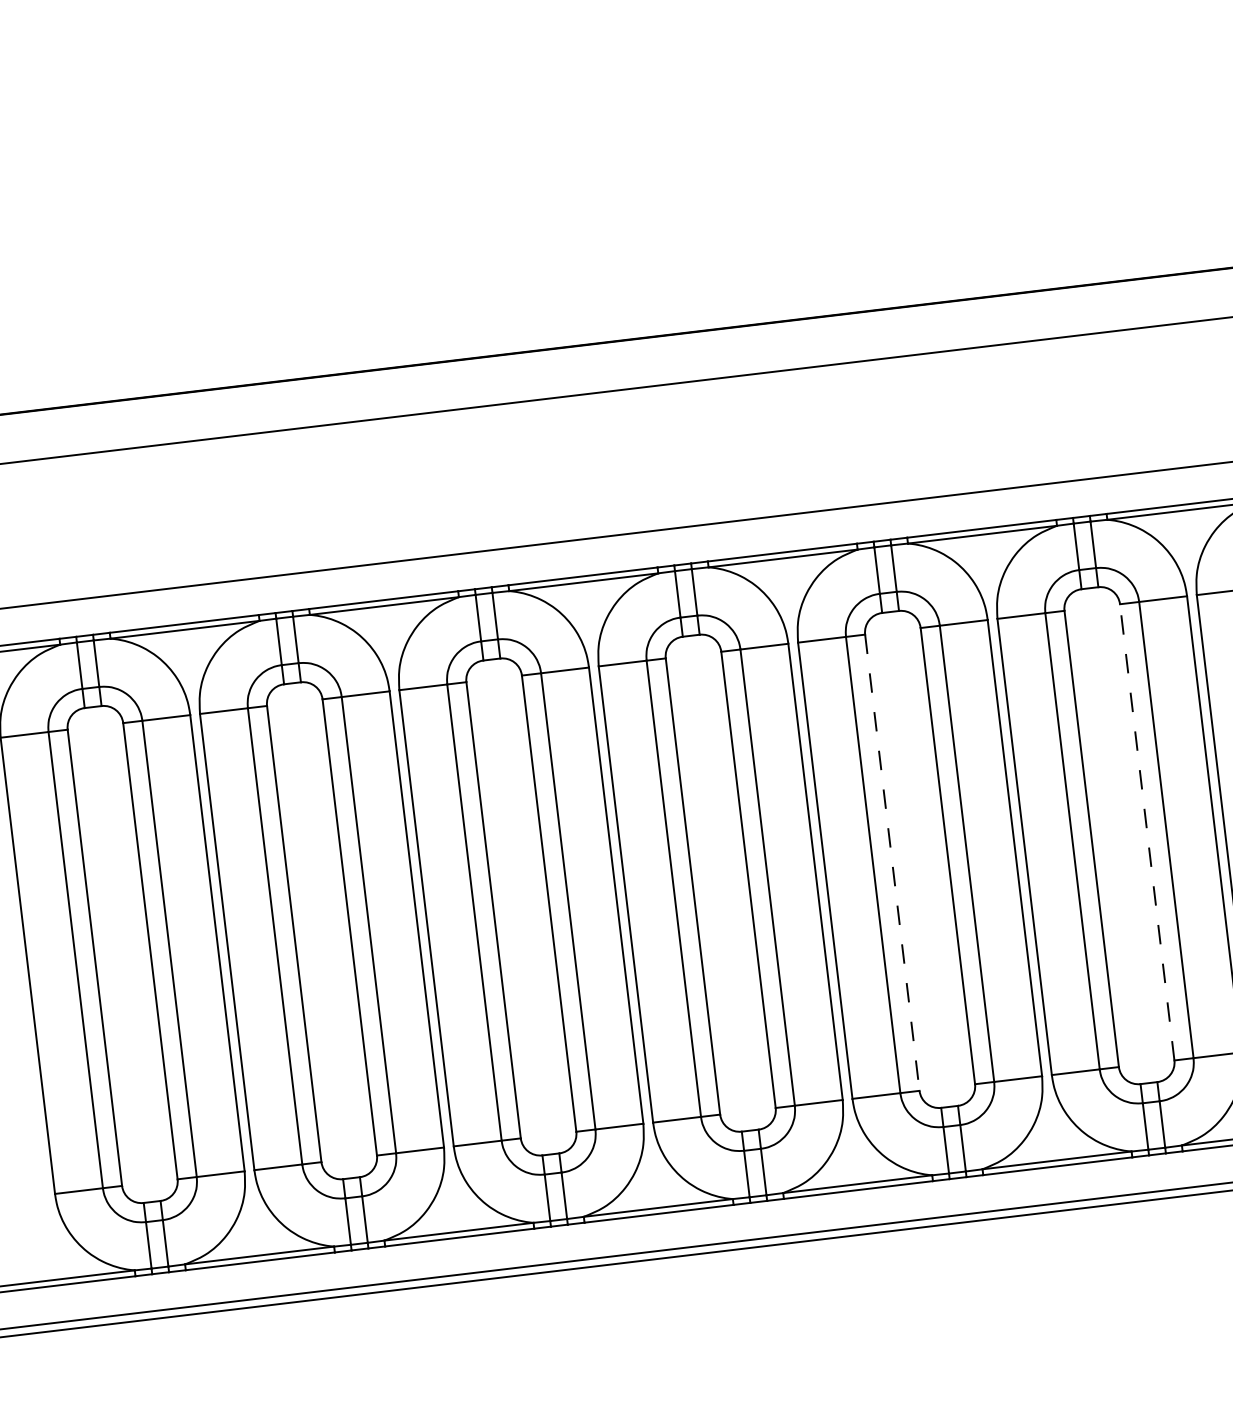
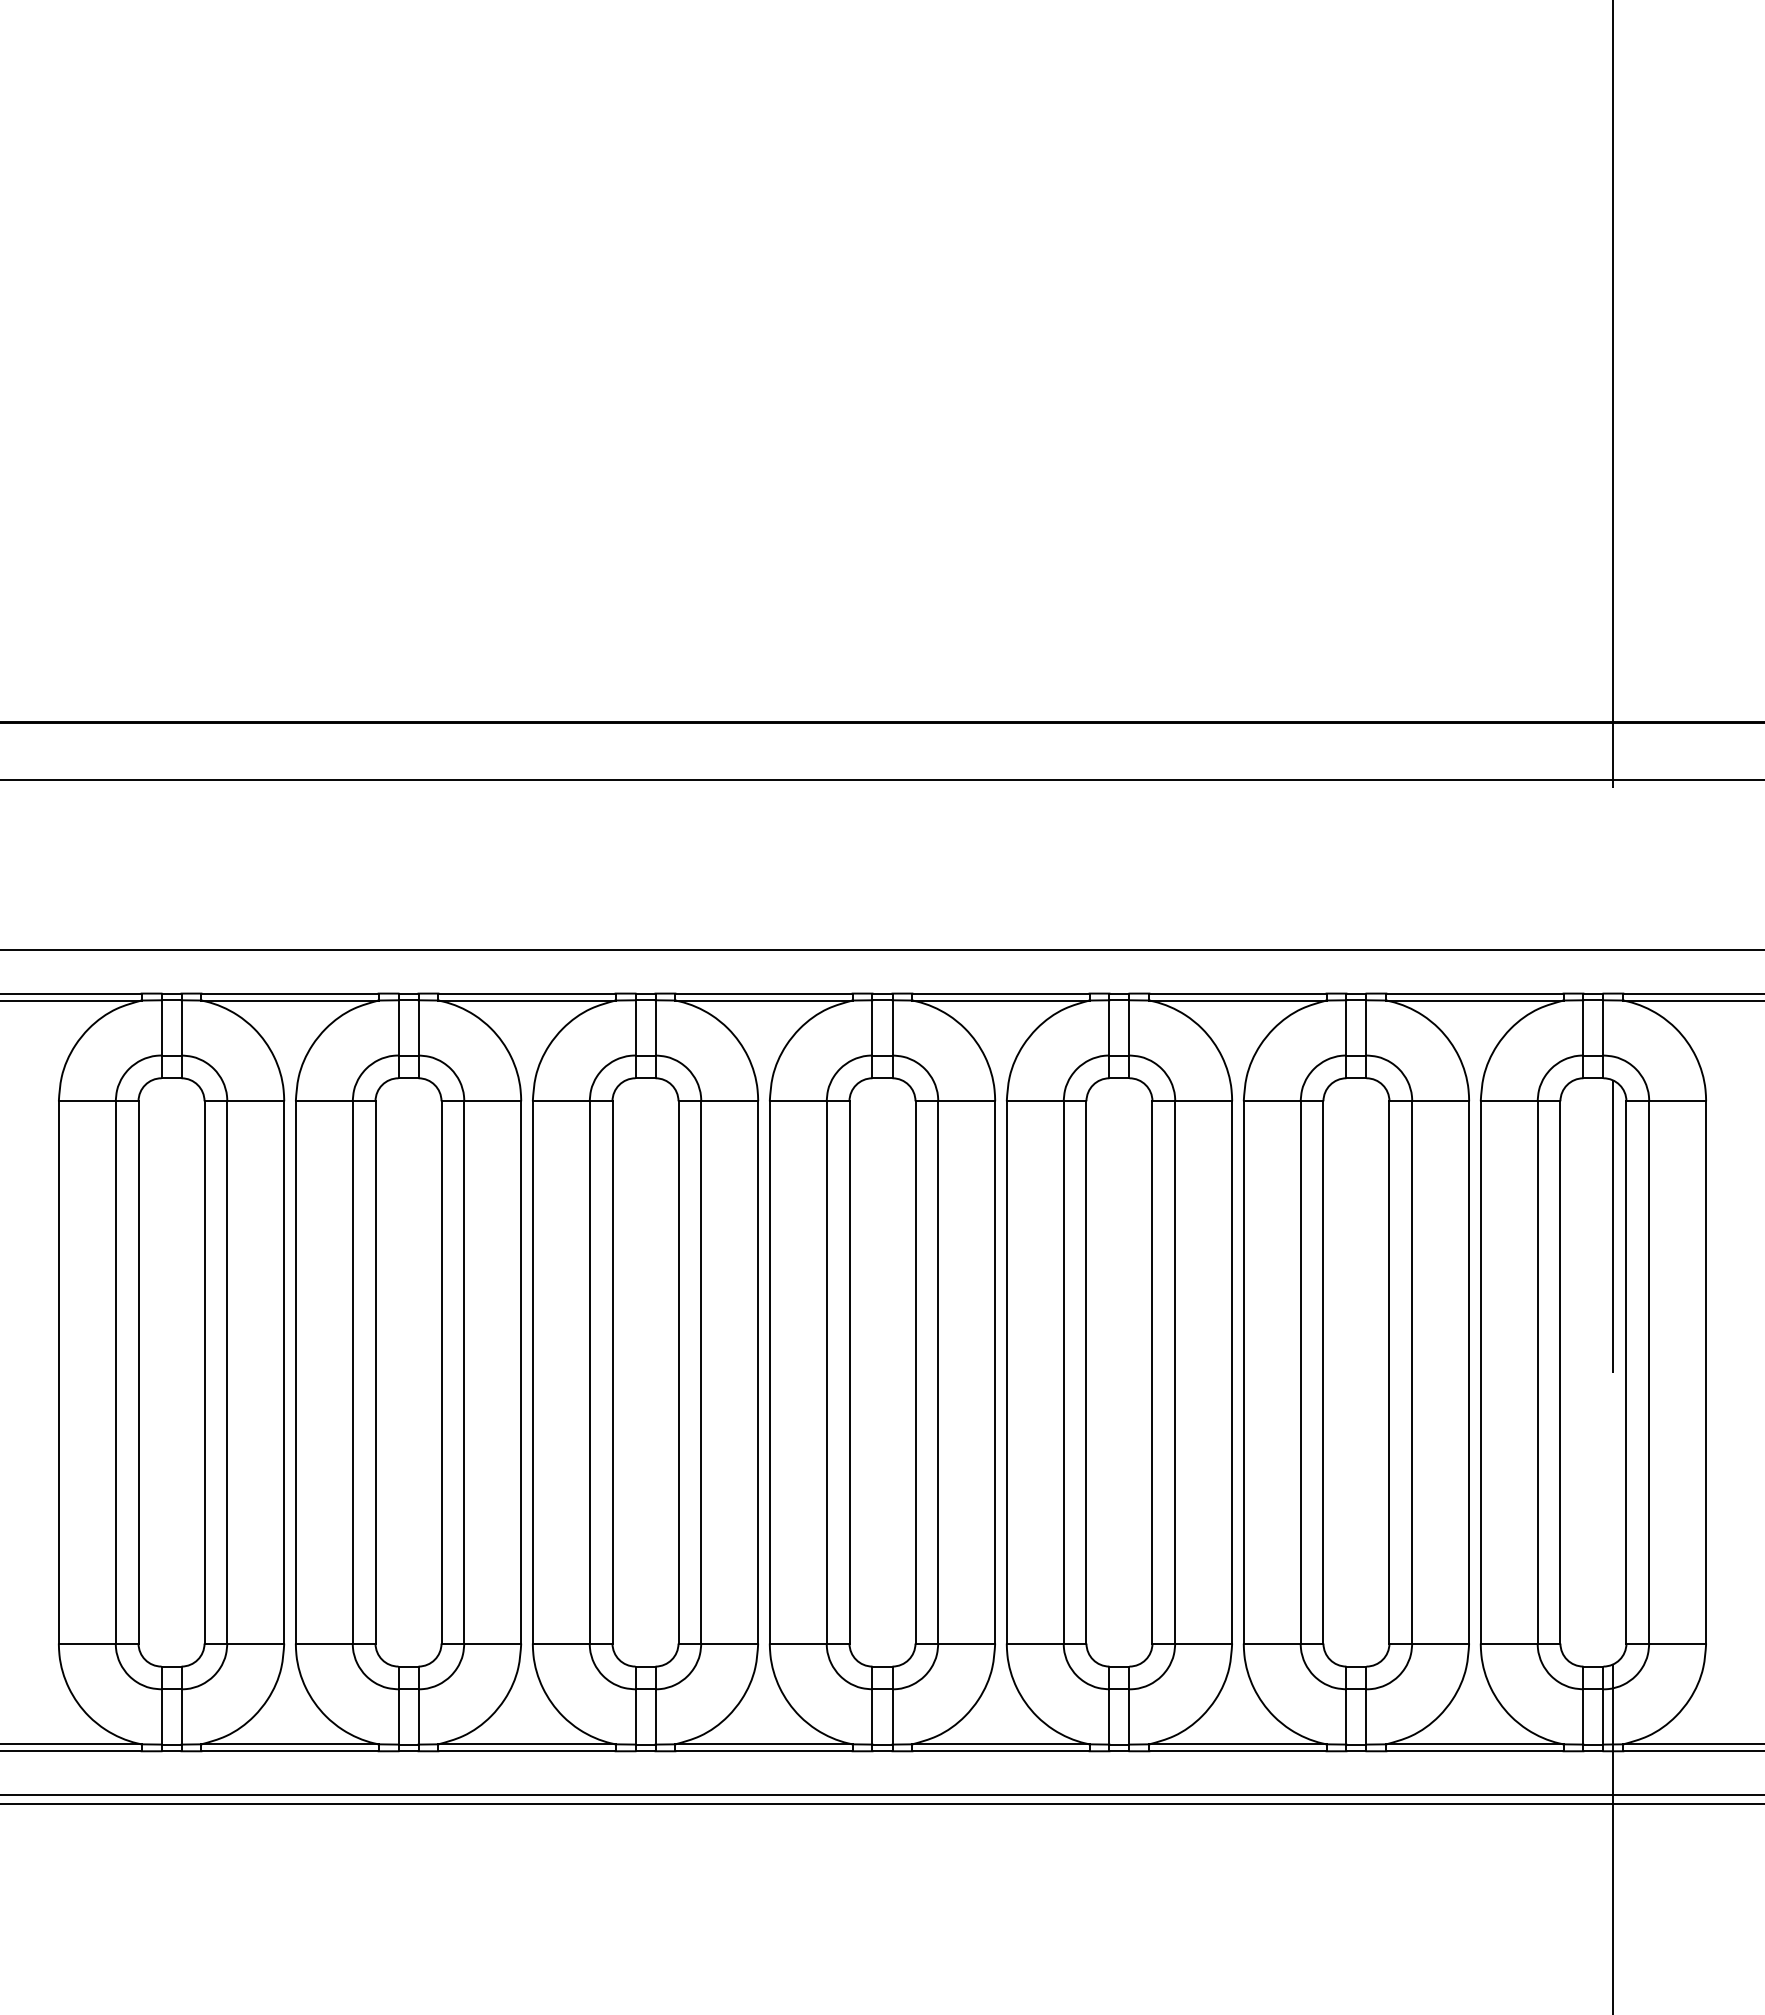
line: (1147, 831) -> (1389, 1371), dashed -> solid
line: (892, 862) -> (1086, 1372), dashed -> solid

